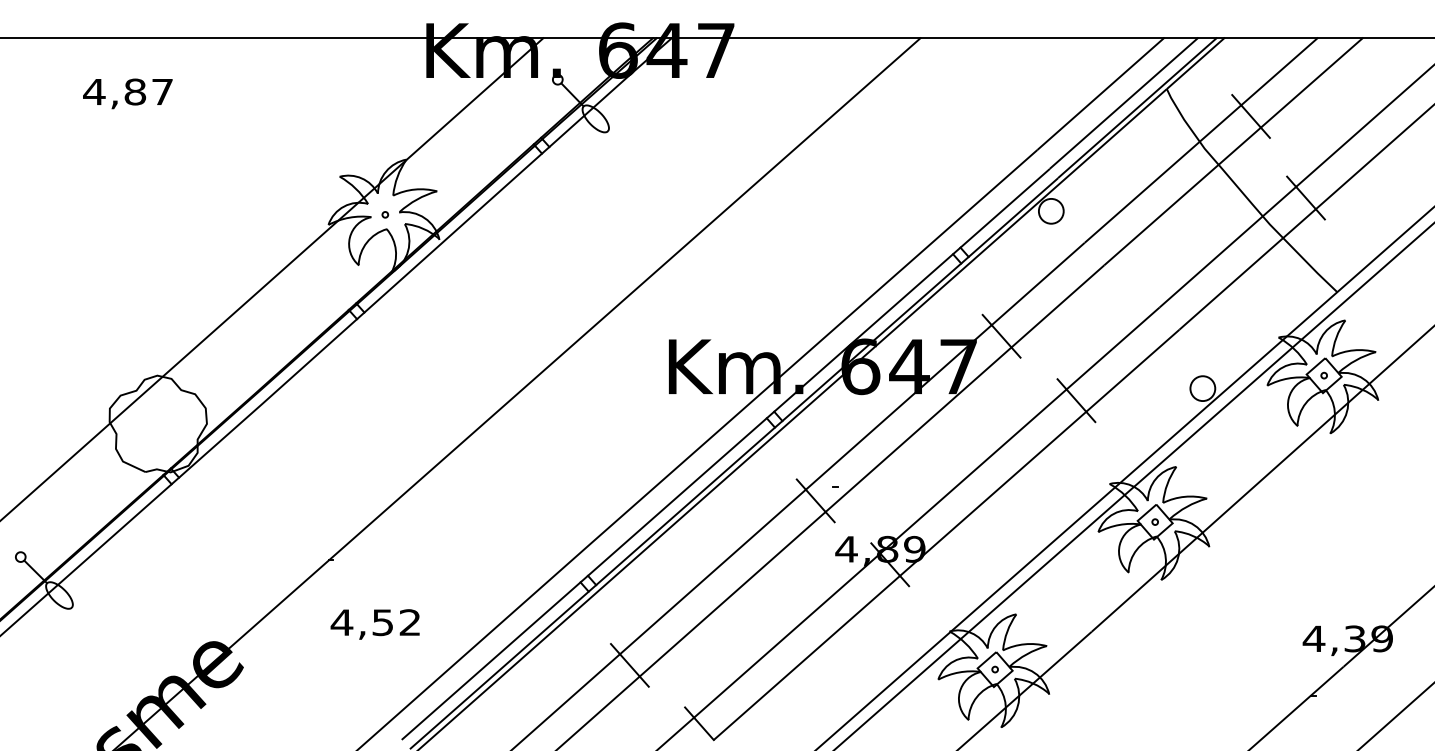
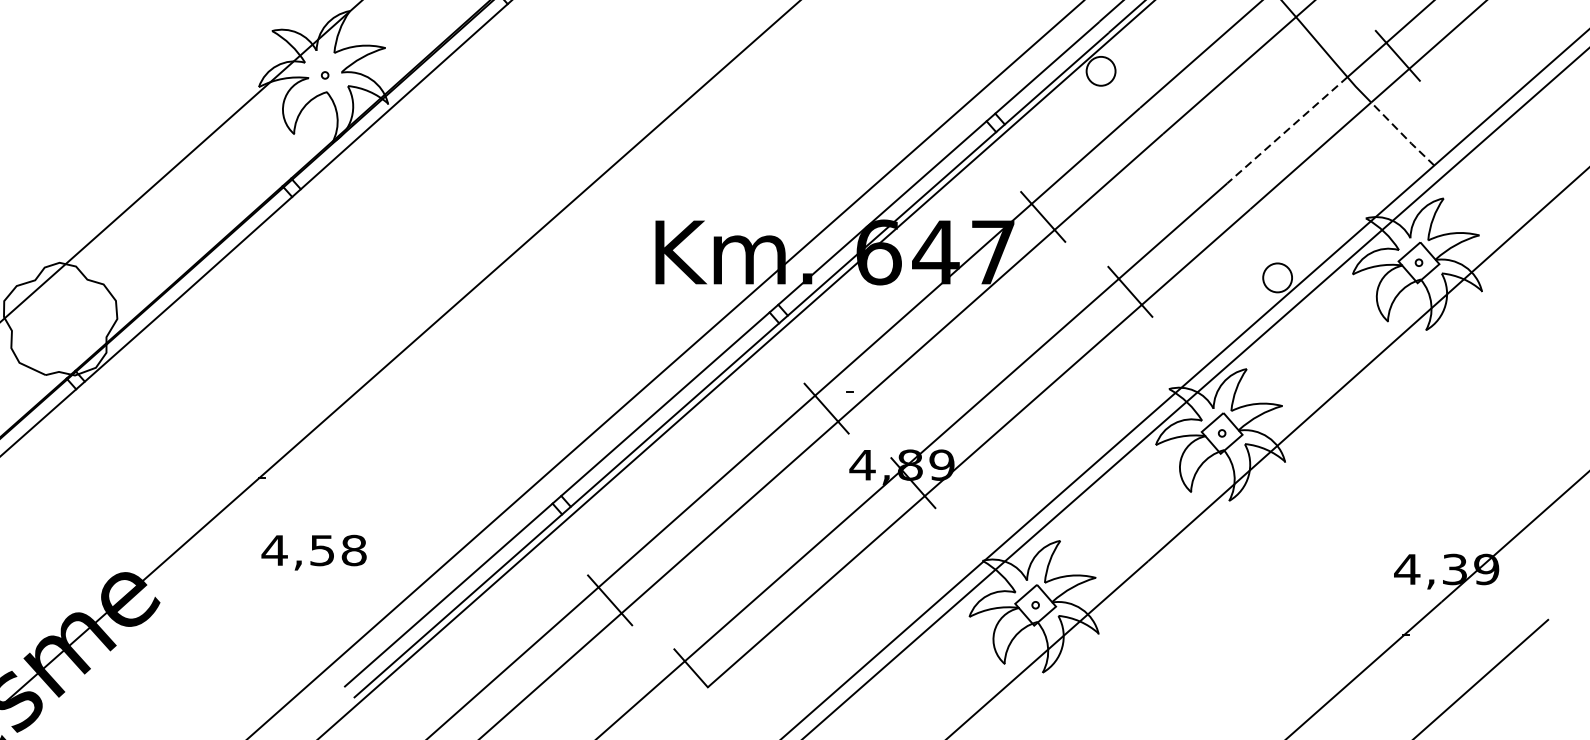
line: (1211, 261) -> (1287, 129), solid -> dashed
line: (1310, 265) -> (1403, 134), solid -> dashed
text: (409, 622) -> (353, 550), 4,52 -> 4,58

